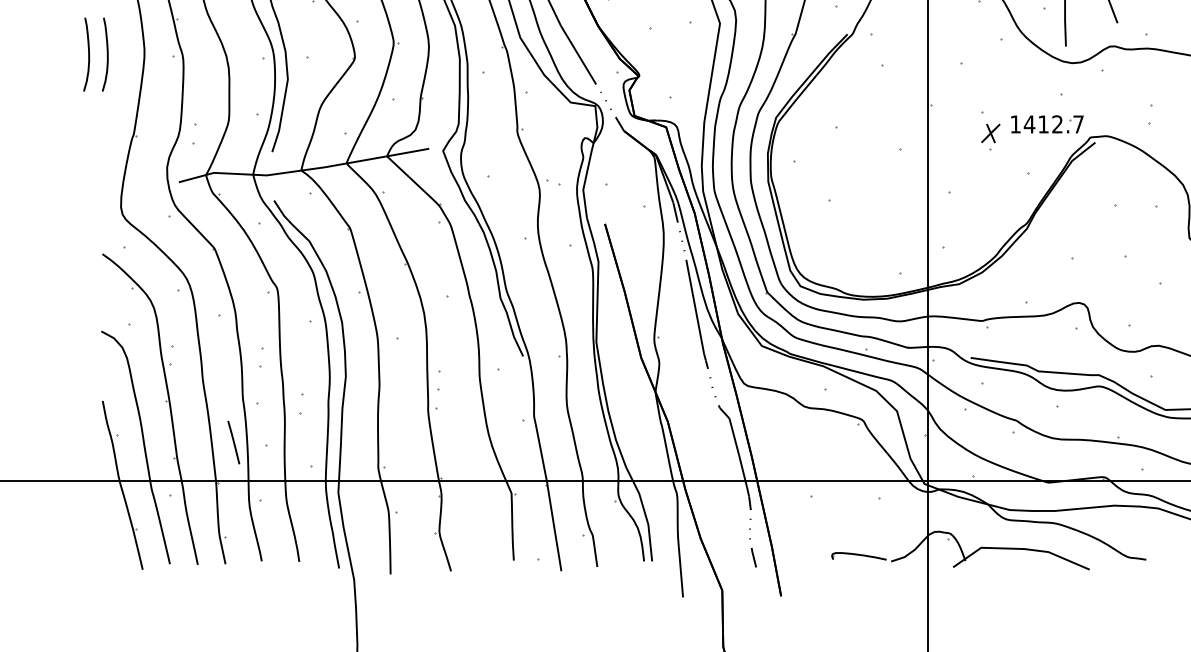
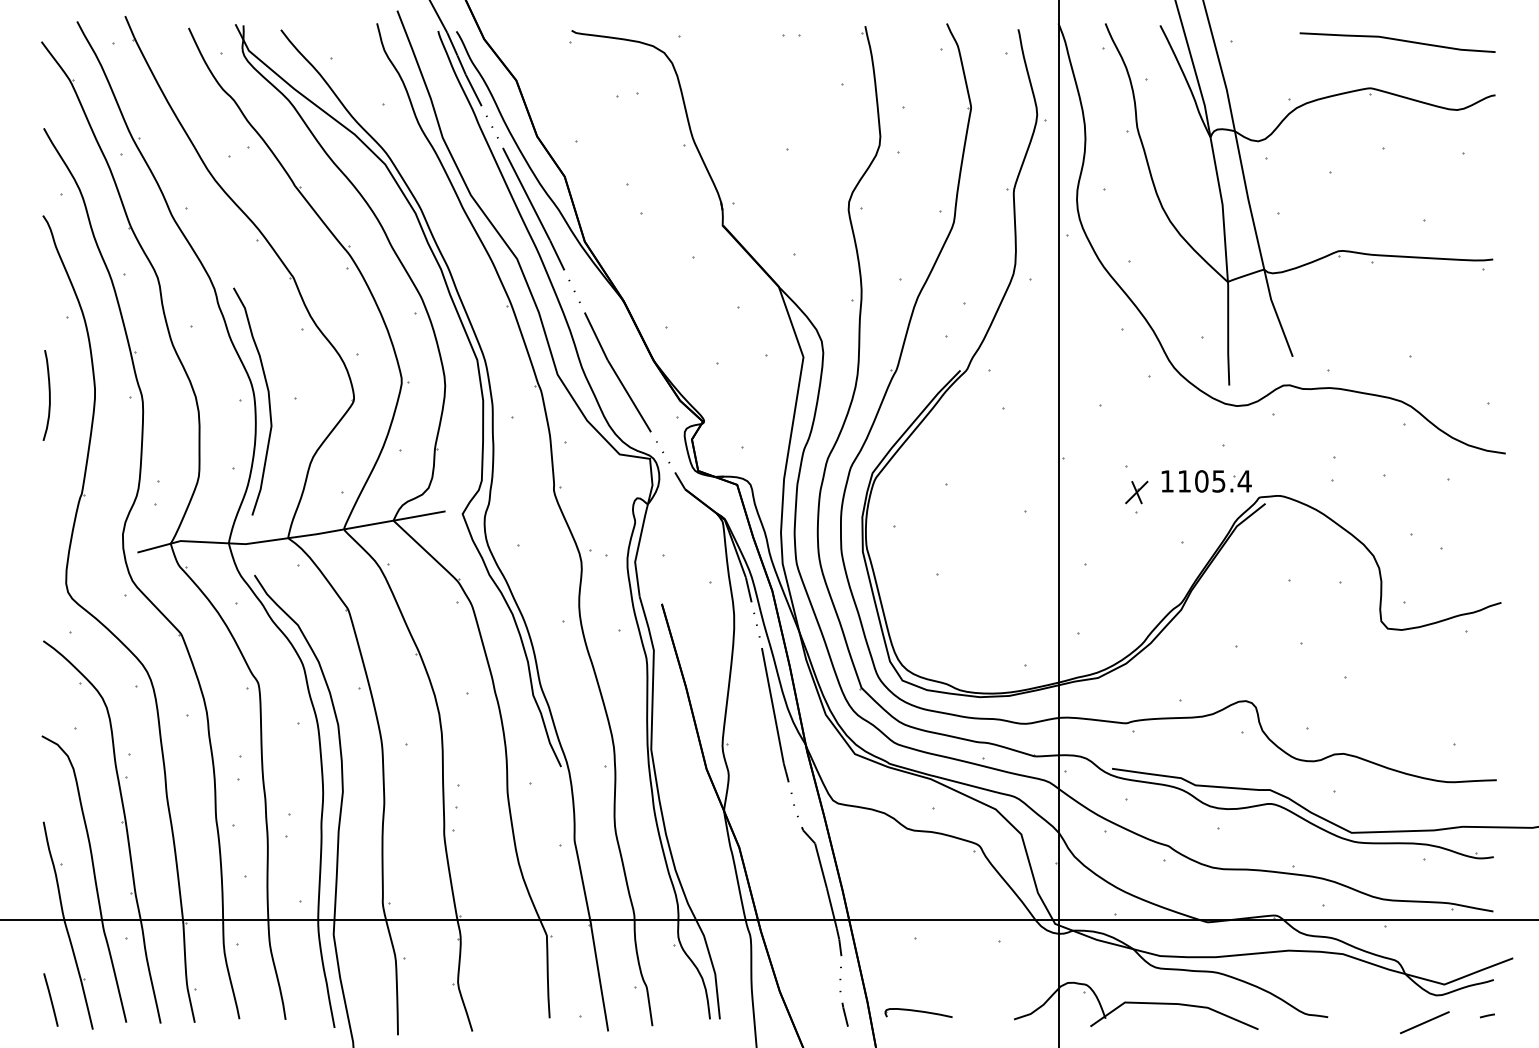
curve: (88, 54) -> (26, 395), removed
text: (1053, 124) -> (1214, 481), 1412.7 -> 1105.4
line: (233, 442) -> (50, 999), moved
part: (858, 555) -> (918, 1012), moved

